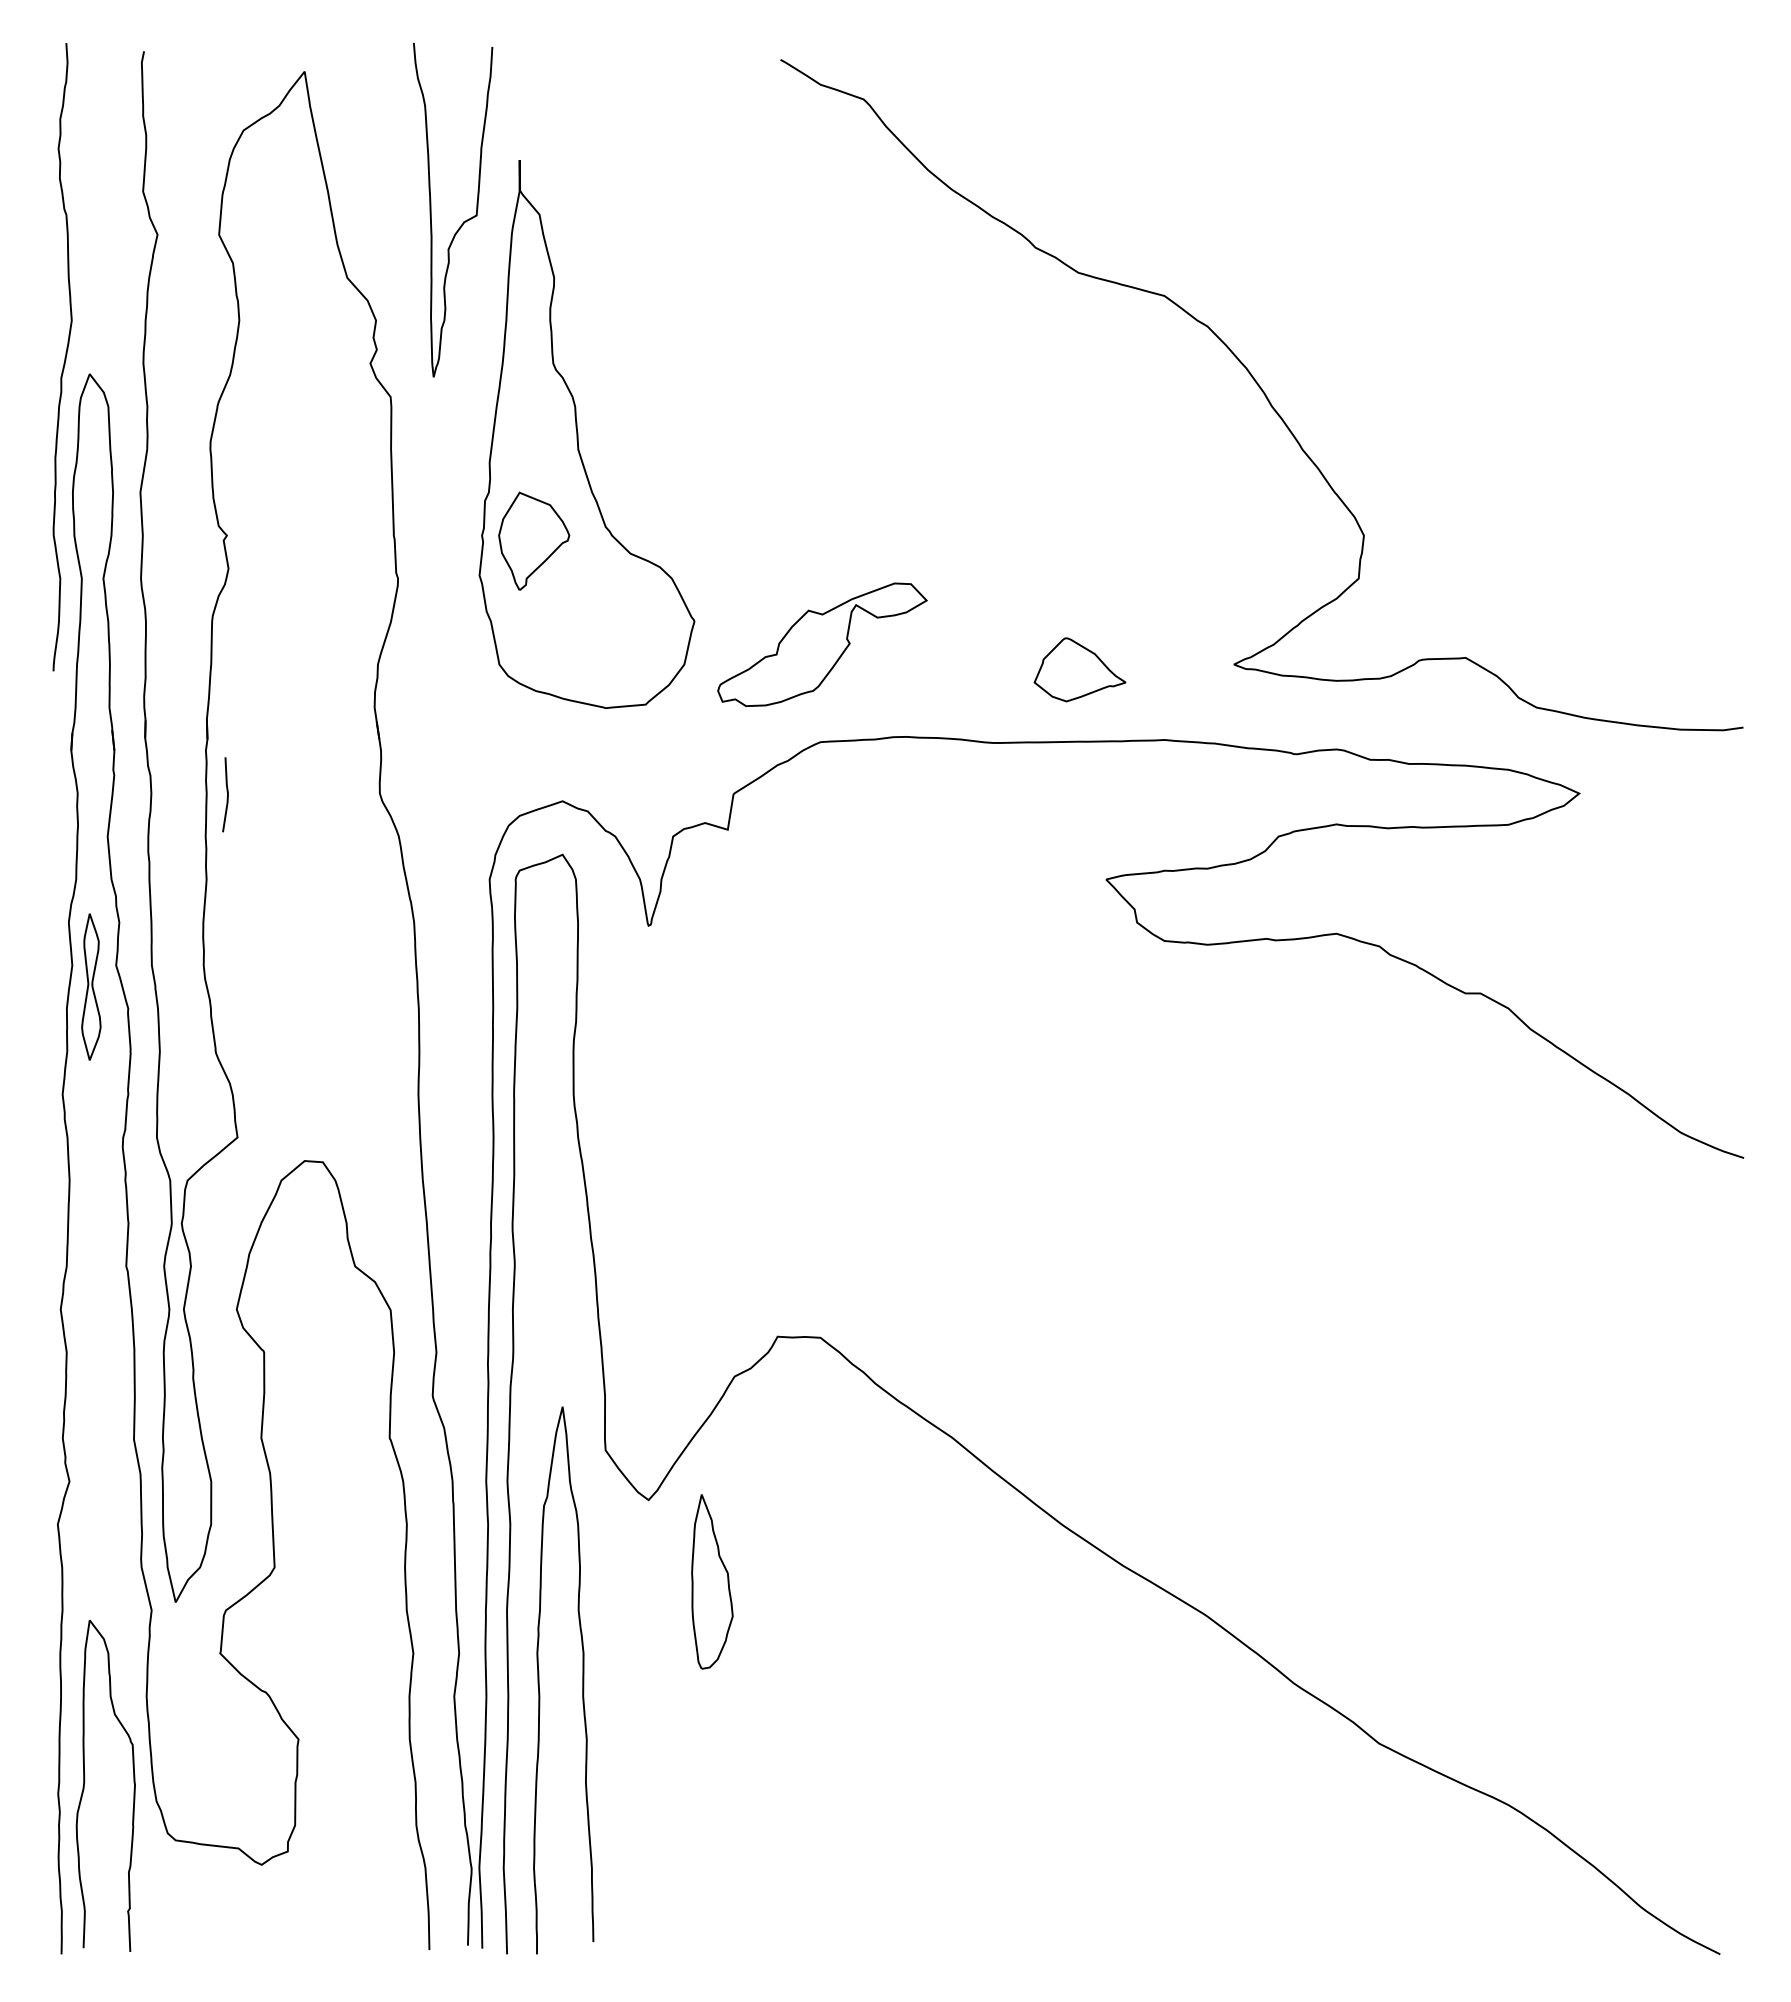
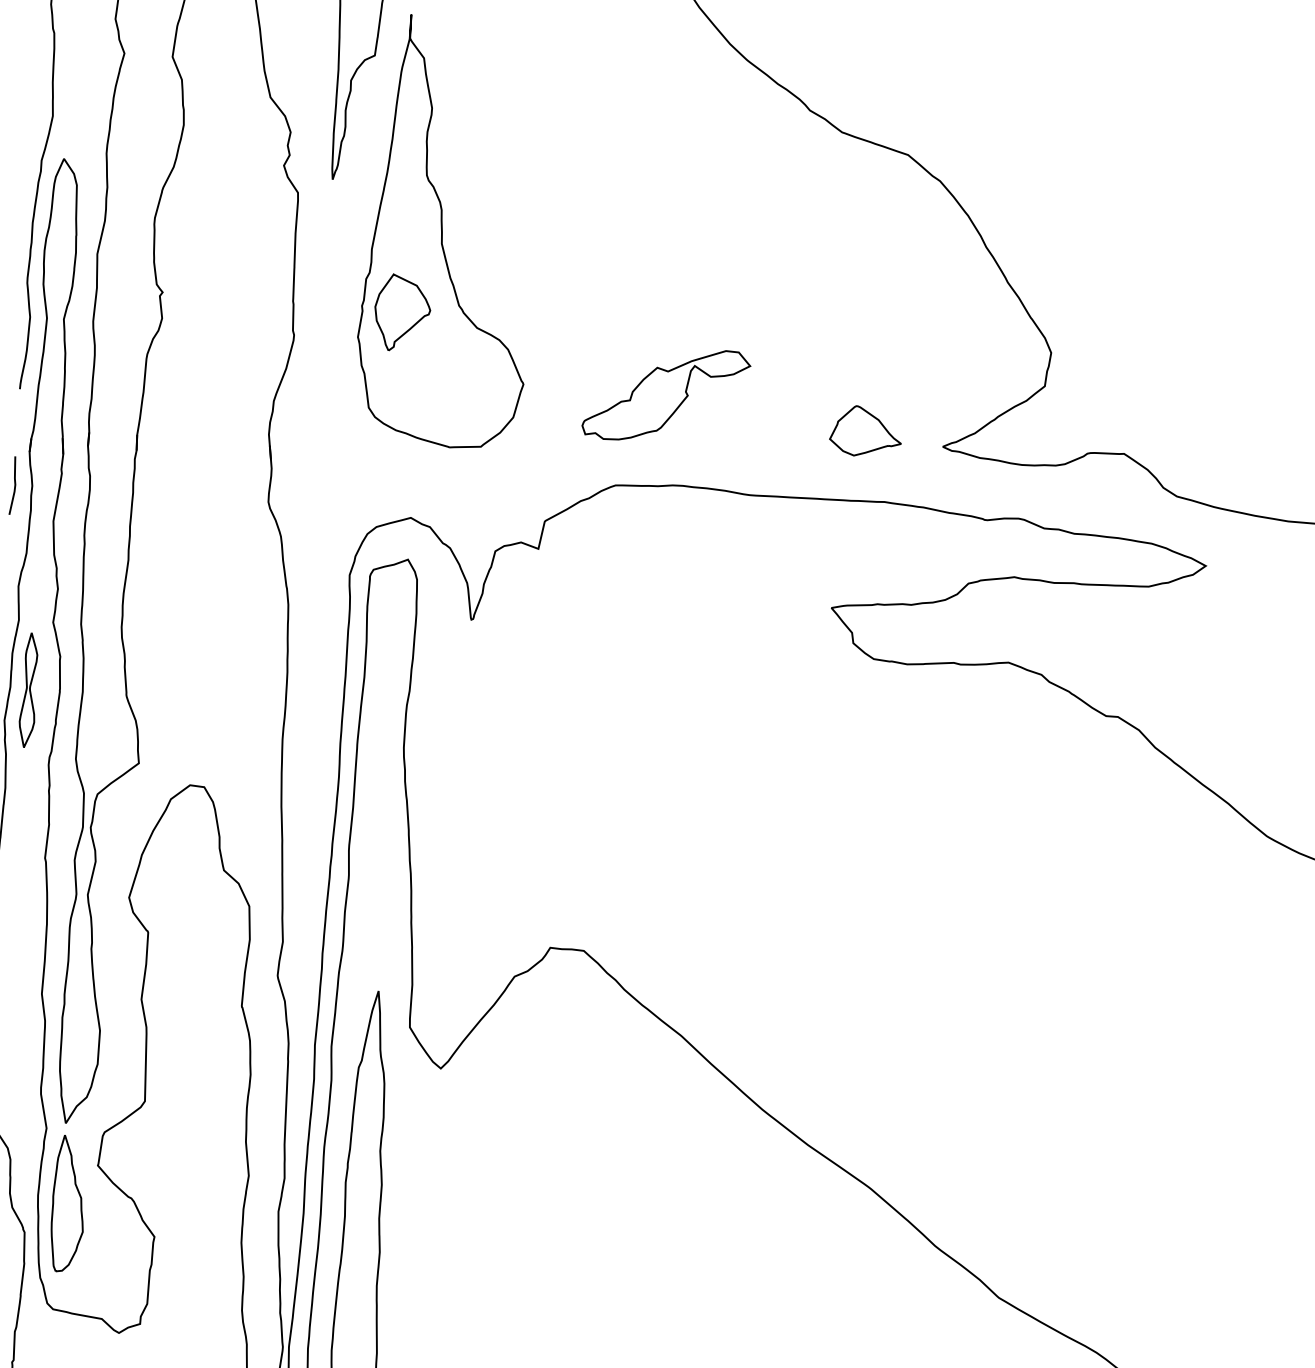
part: (822, 644) -> (666, 394), moved
part: (1079, 669) -> (865, 431), moved
line: (227, 794) -> (14, 485), moved
part: (91, 986) -> (29, 689), moved
part: (712, 1581) -> (68, 1203), moved

